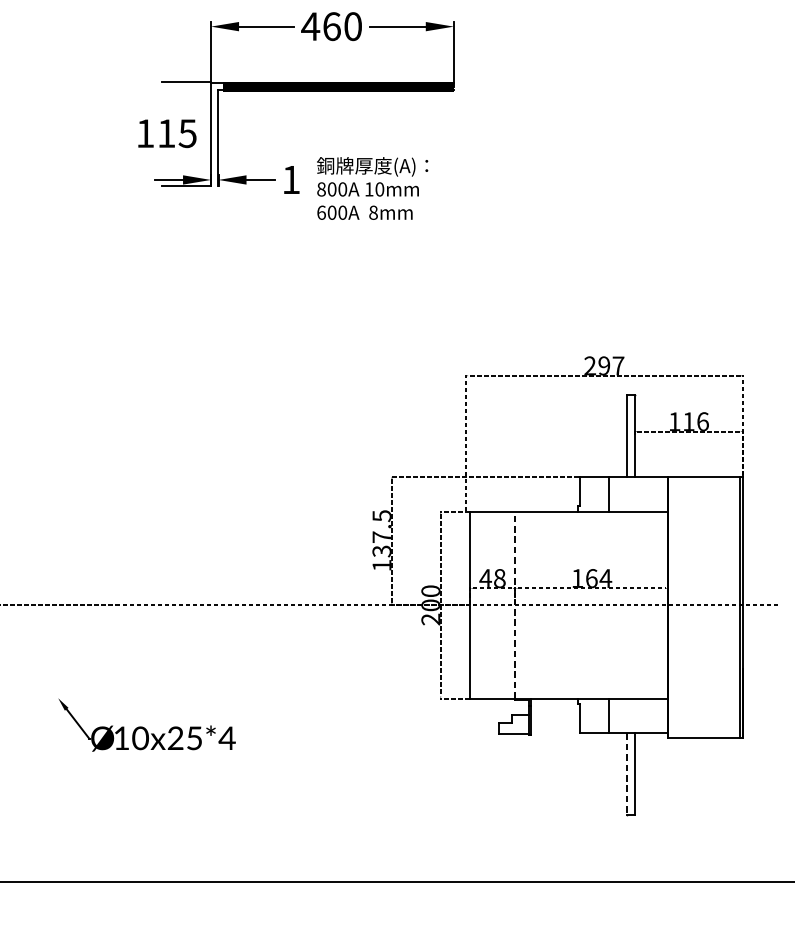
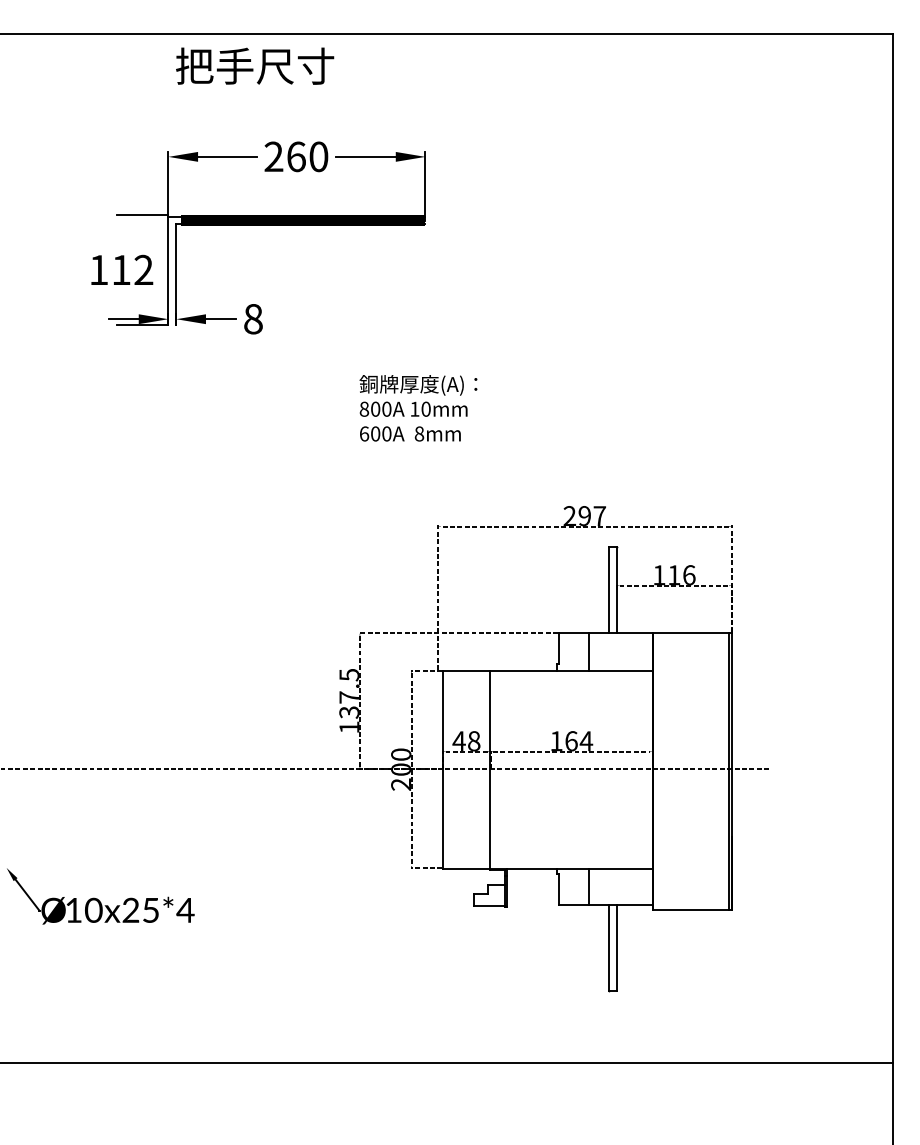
text: (310, 26) -> (273, 156), 460 -> 260
text: (187, 133) -> (143, 269), 115 -> 112
text: (291, 180) -> (253, 319), 1 -> 8
text: (372, 188) -> (418, 408), moved
line: (515, 605) -> (490, 769), dashed -> solid
line: (627, 774) -> (609, 948), dashed -> solid

